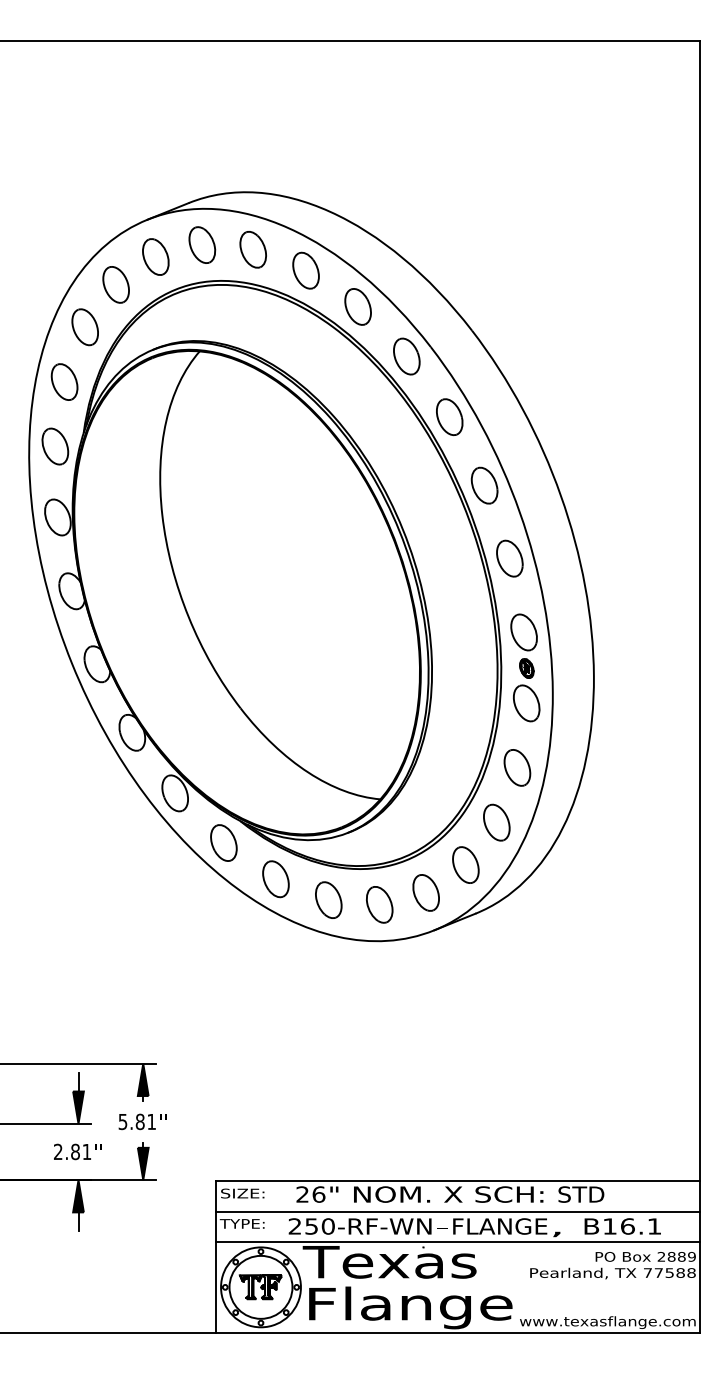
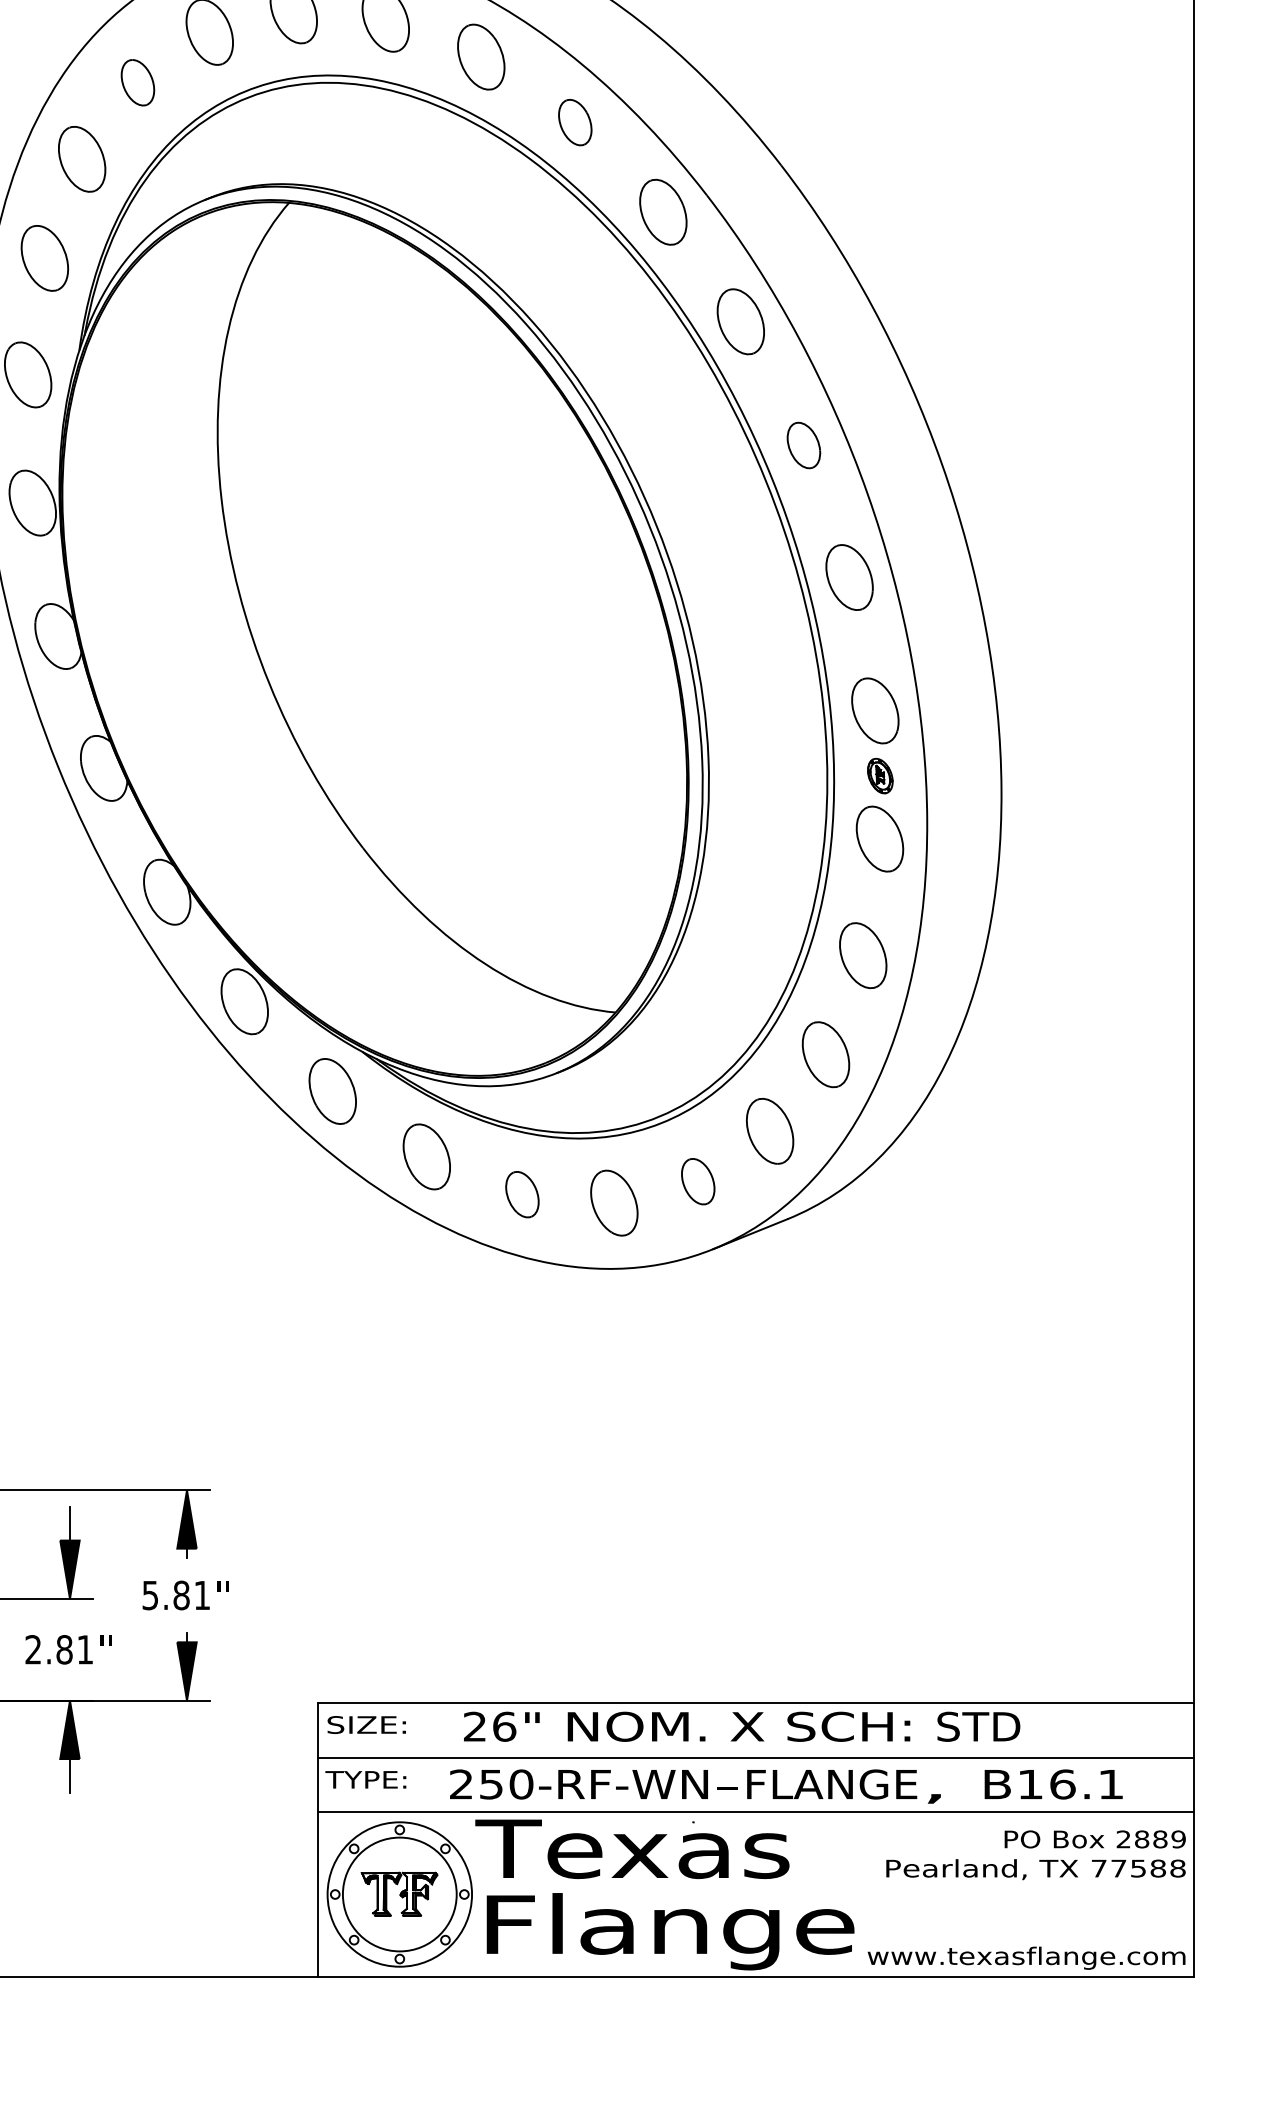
part: (115, 284) -> (136, 82), size x0.7
part: (357, 306) -> (574, 121), size x0.7
part: (484, 485) -> (803, 445), size x0.7
part: (425, 892) -> (697, 1180), size x0.7
part: (328, 899) -> (521, 1193), size x0.7

